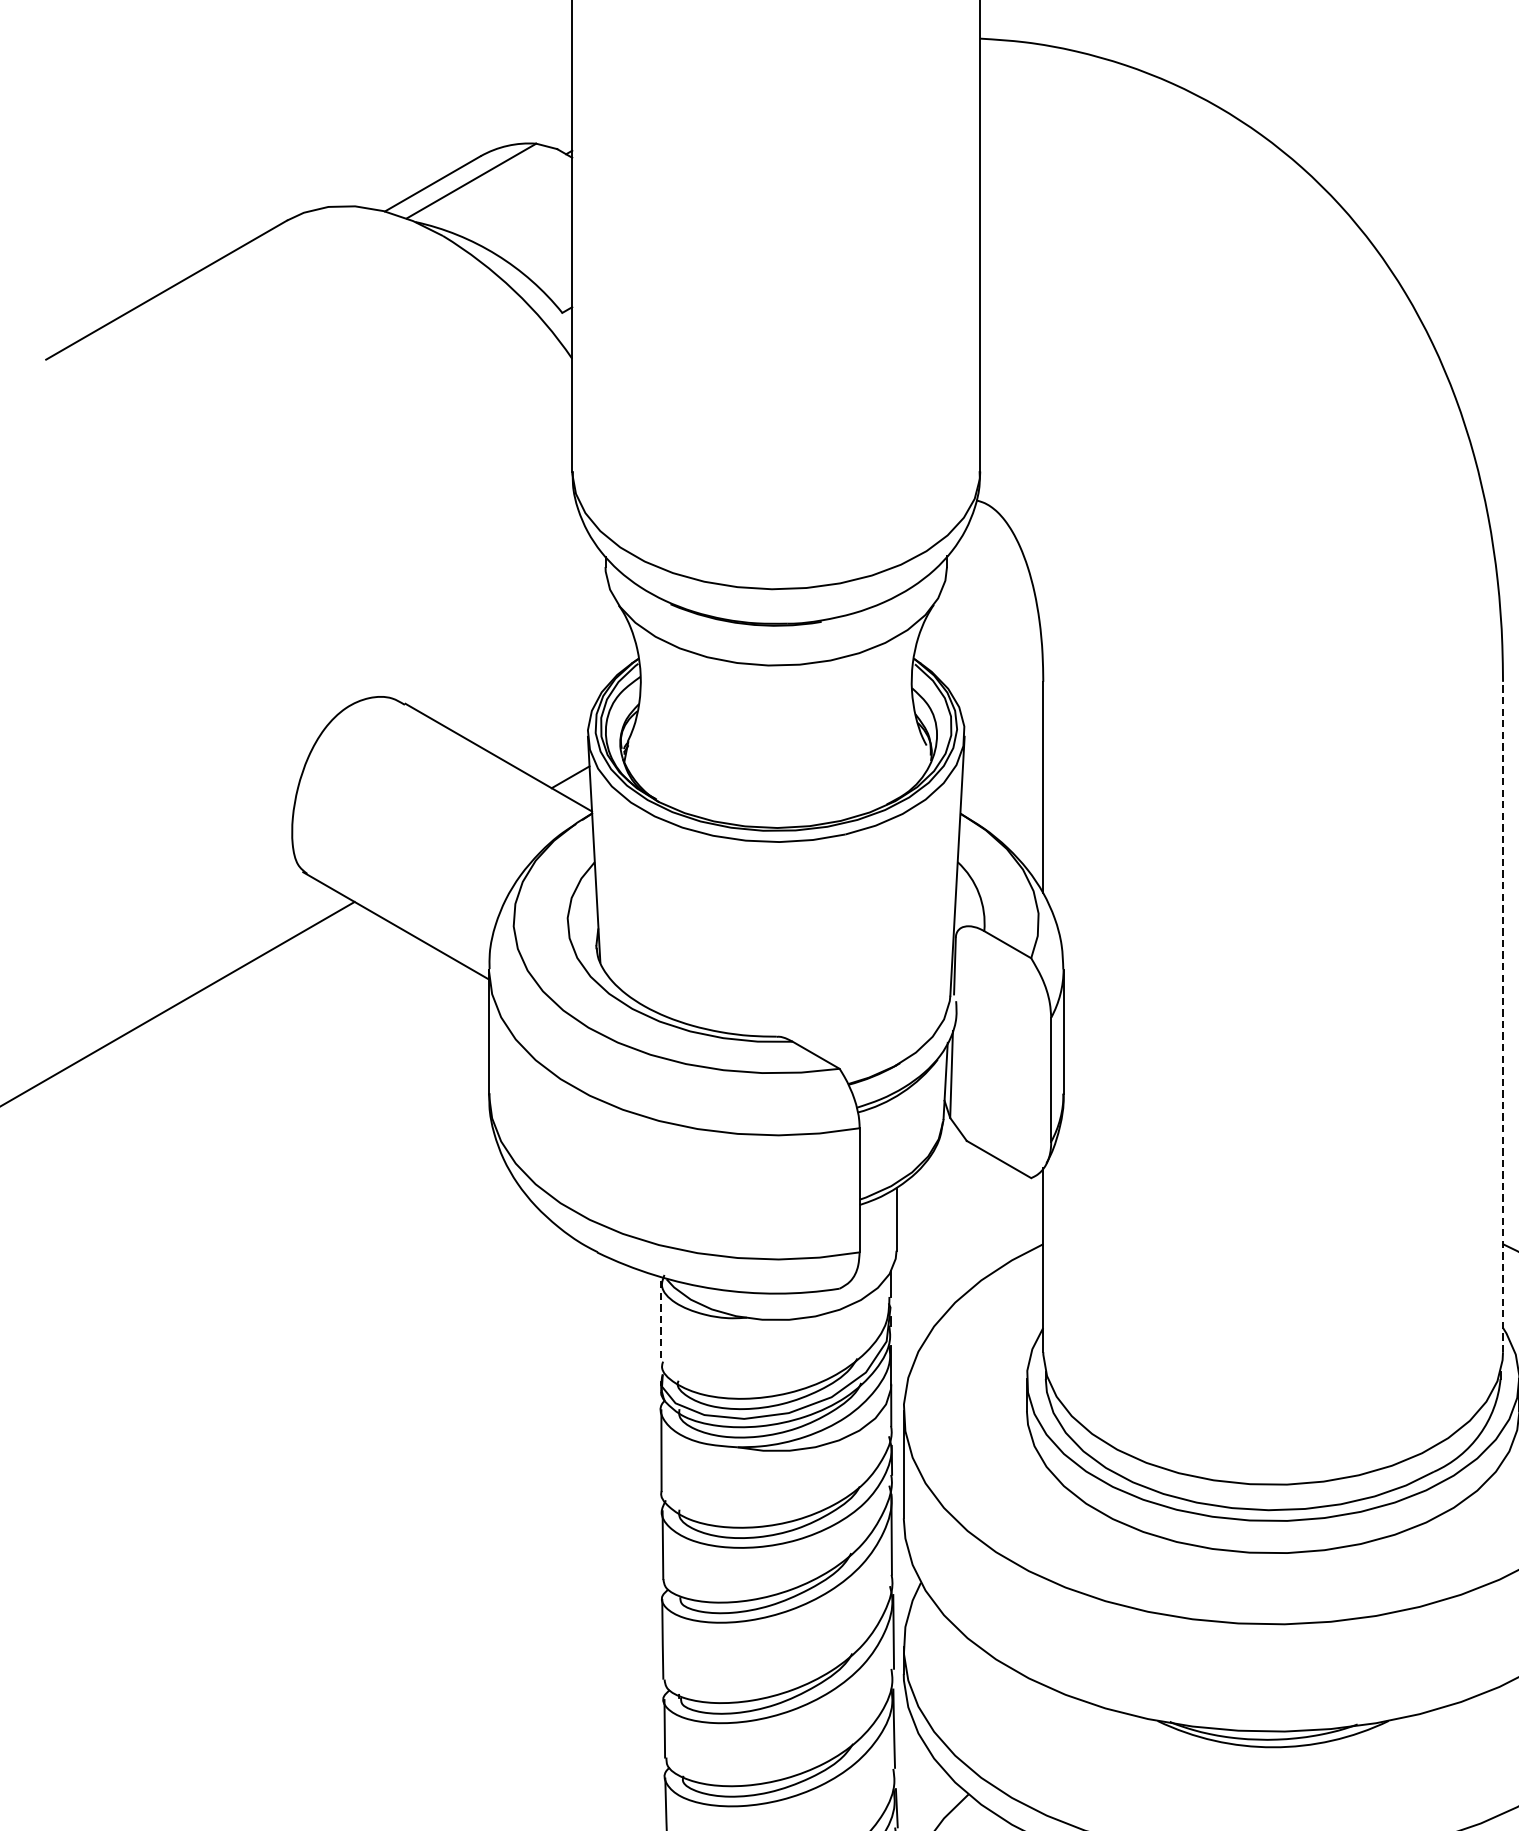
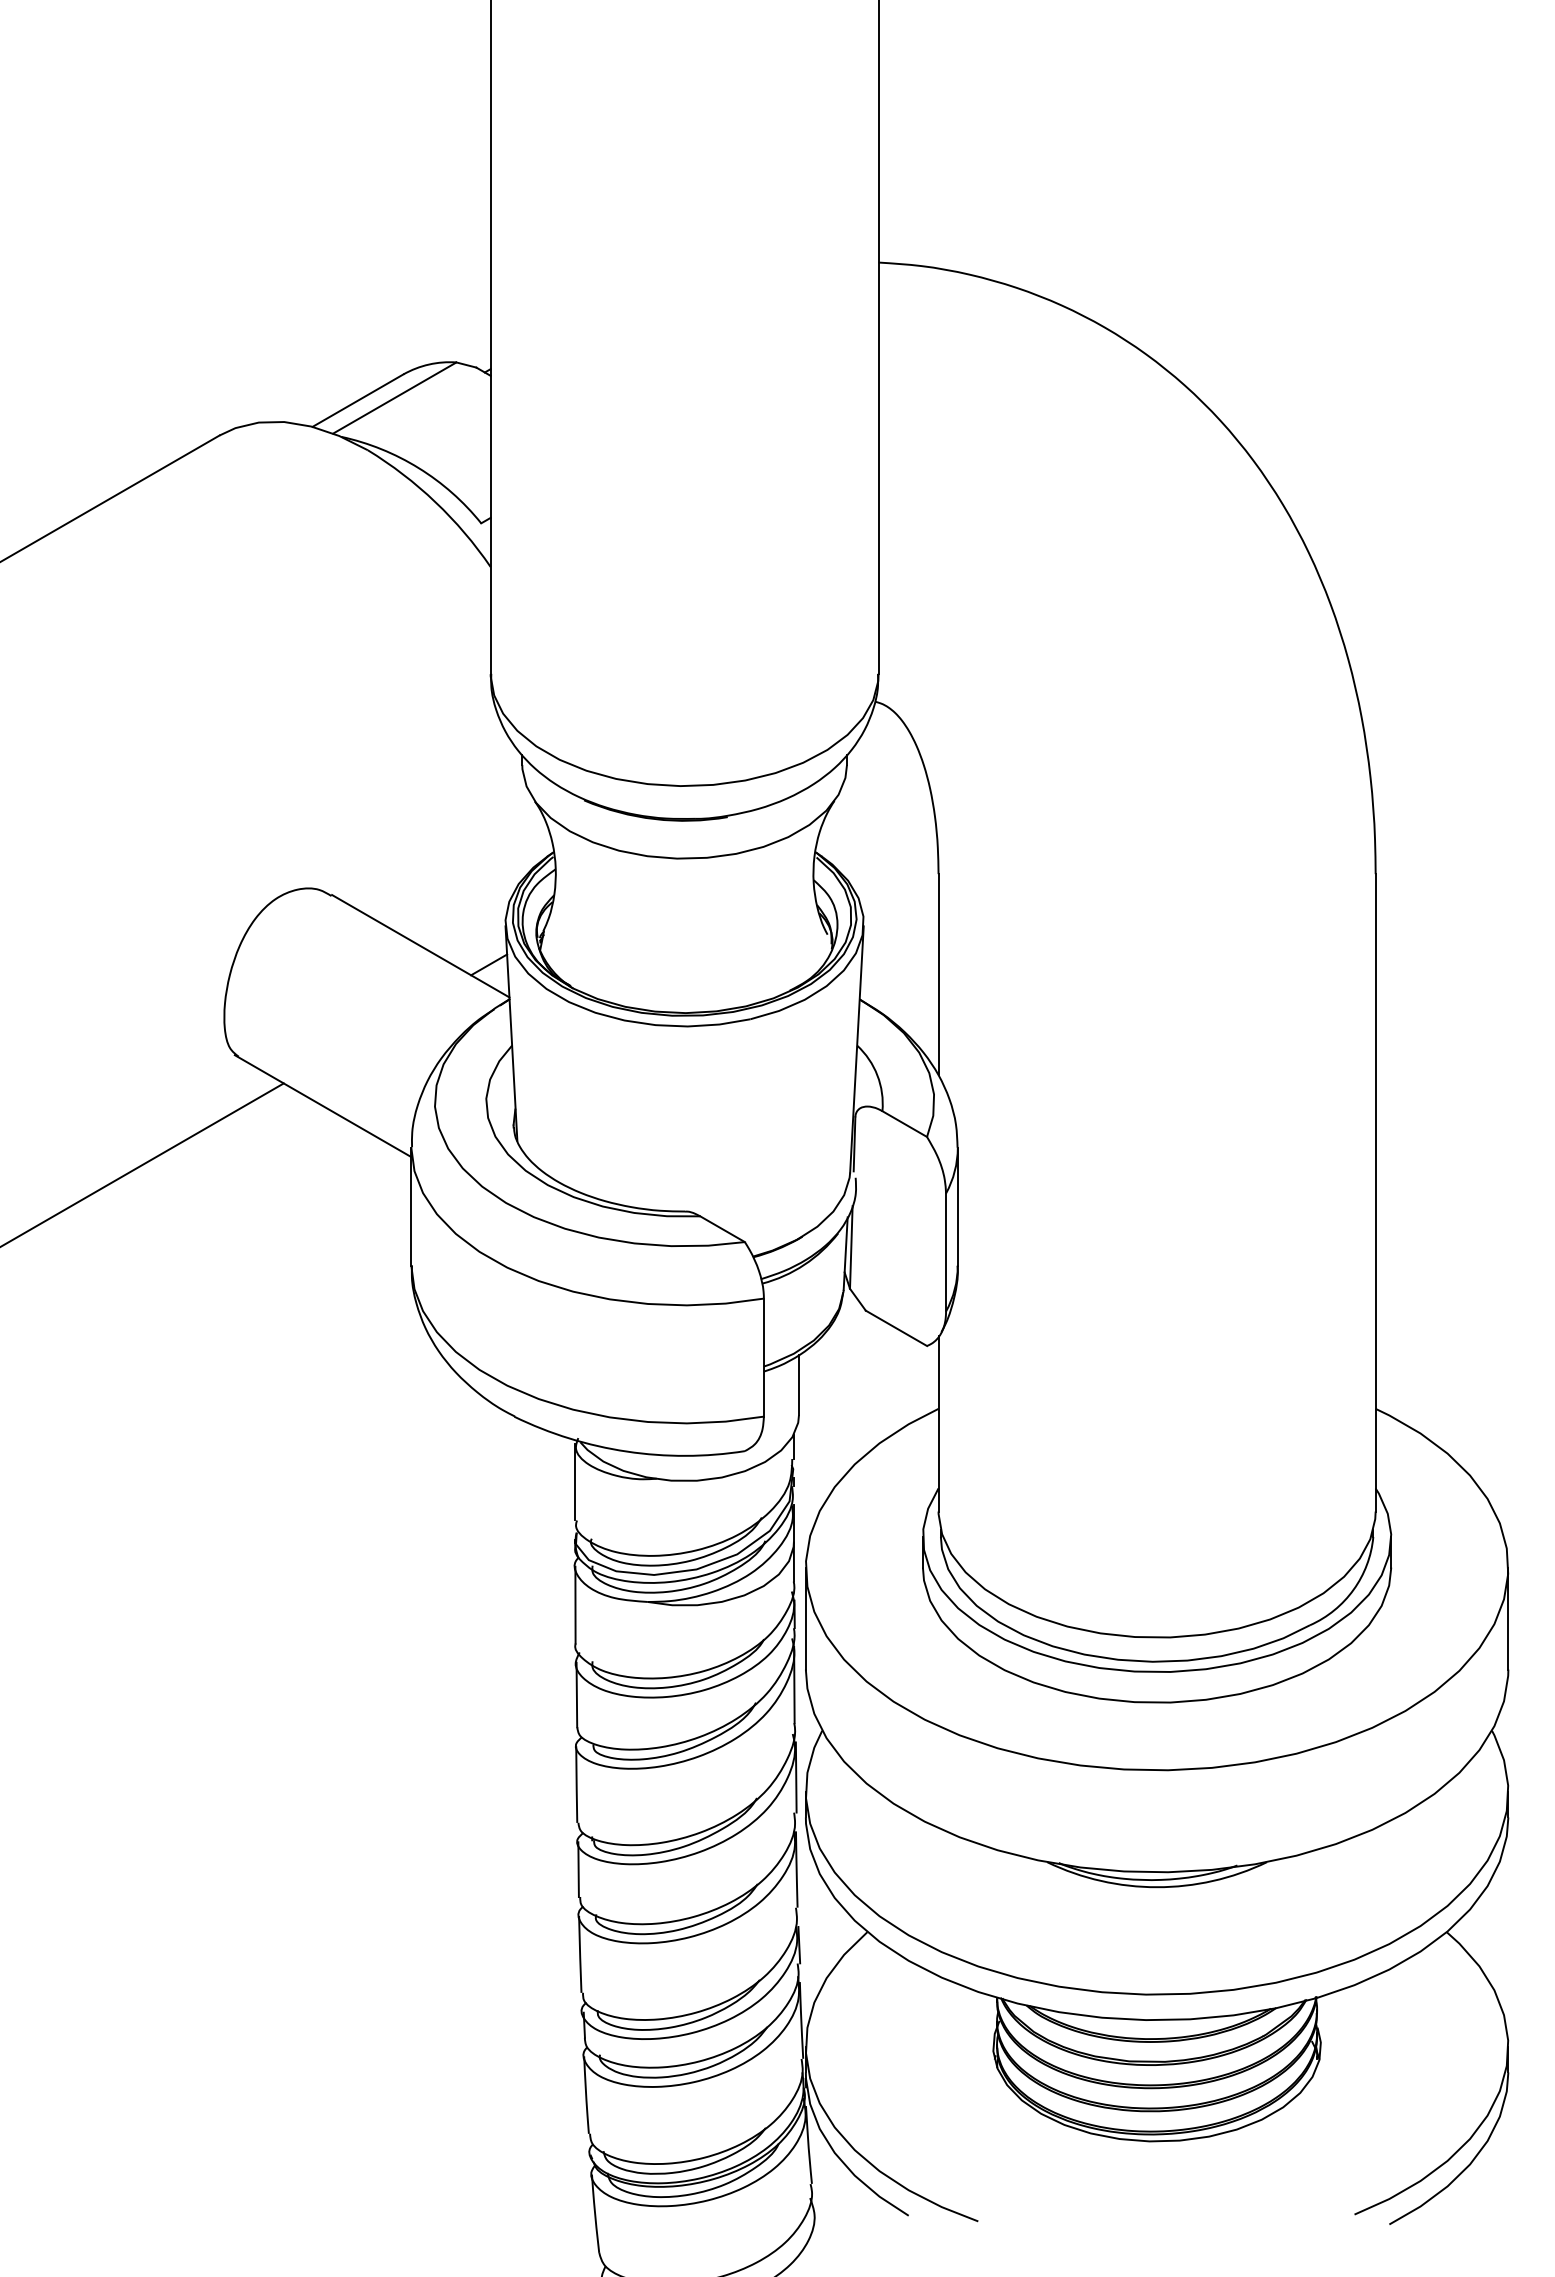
line: (1502, 1016) -> (1375, 1192), dashed -> solid
line: (661, 1321) -> (575, 1482), dashed -> solid

